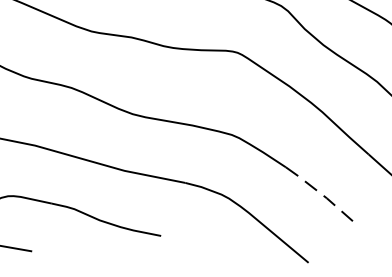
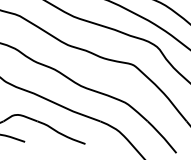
line: (322, 196) -> (162, 137), dashed -> solid

